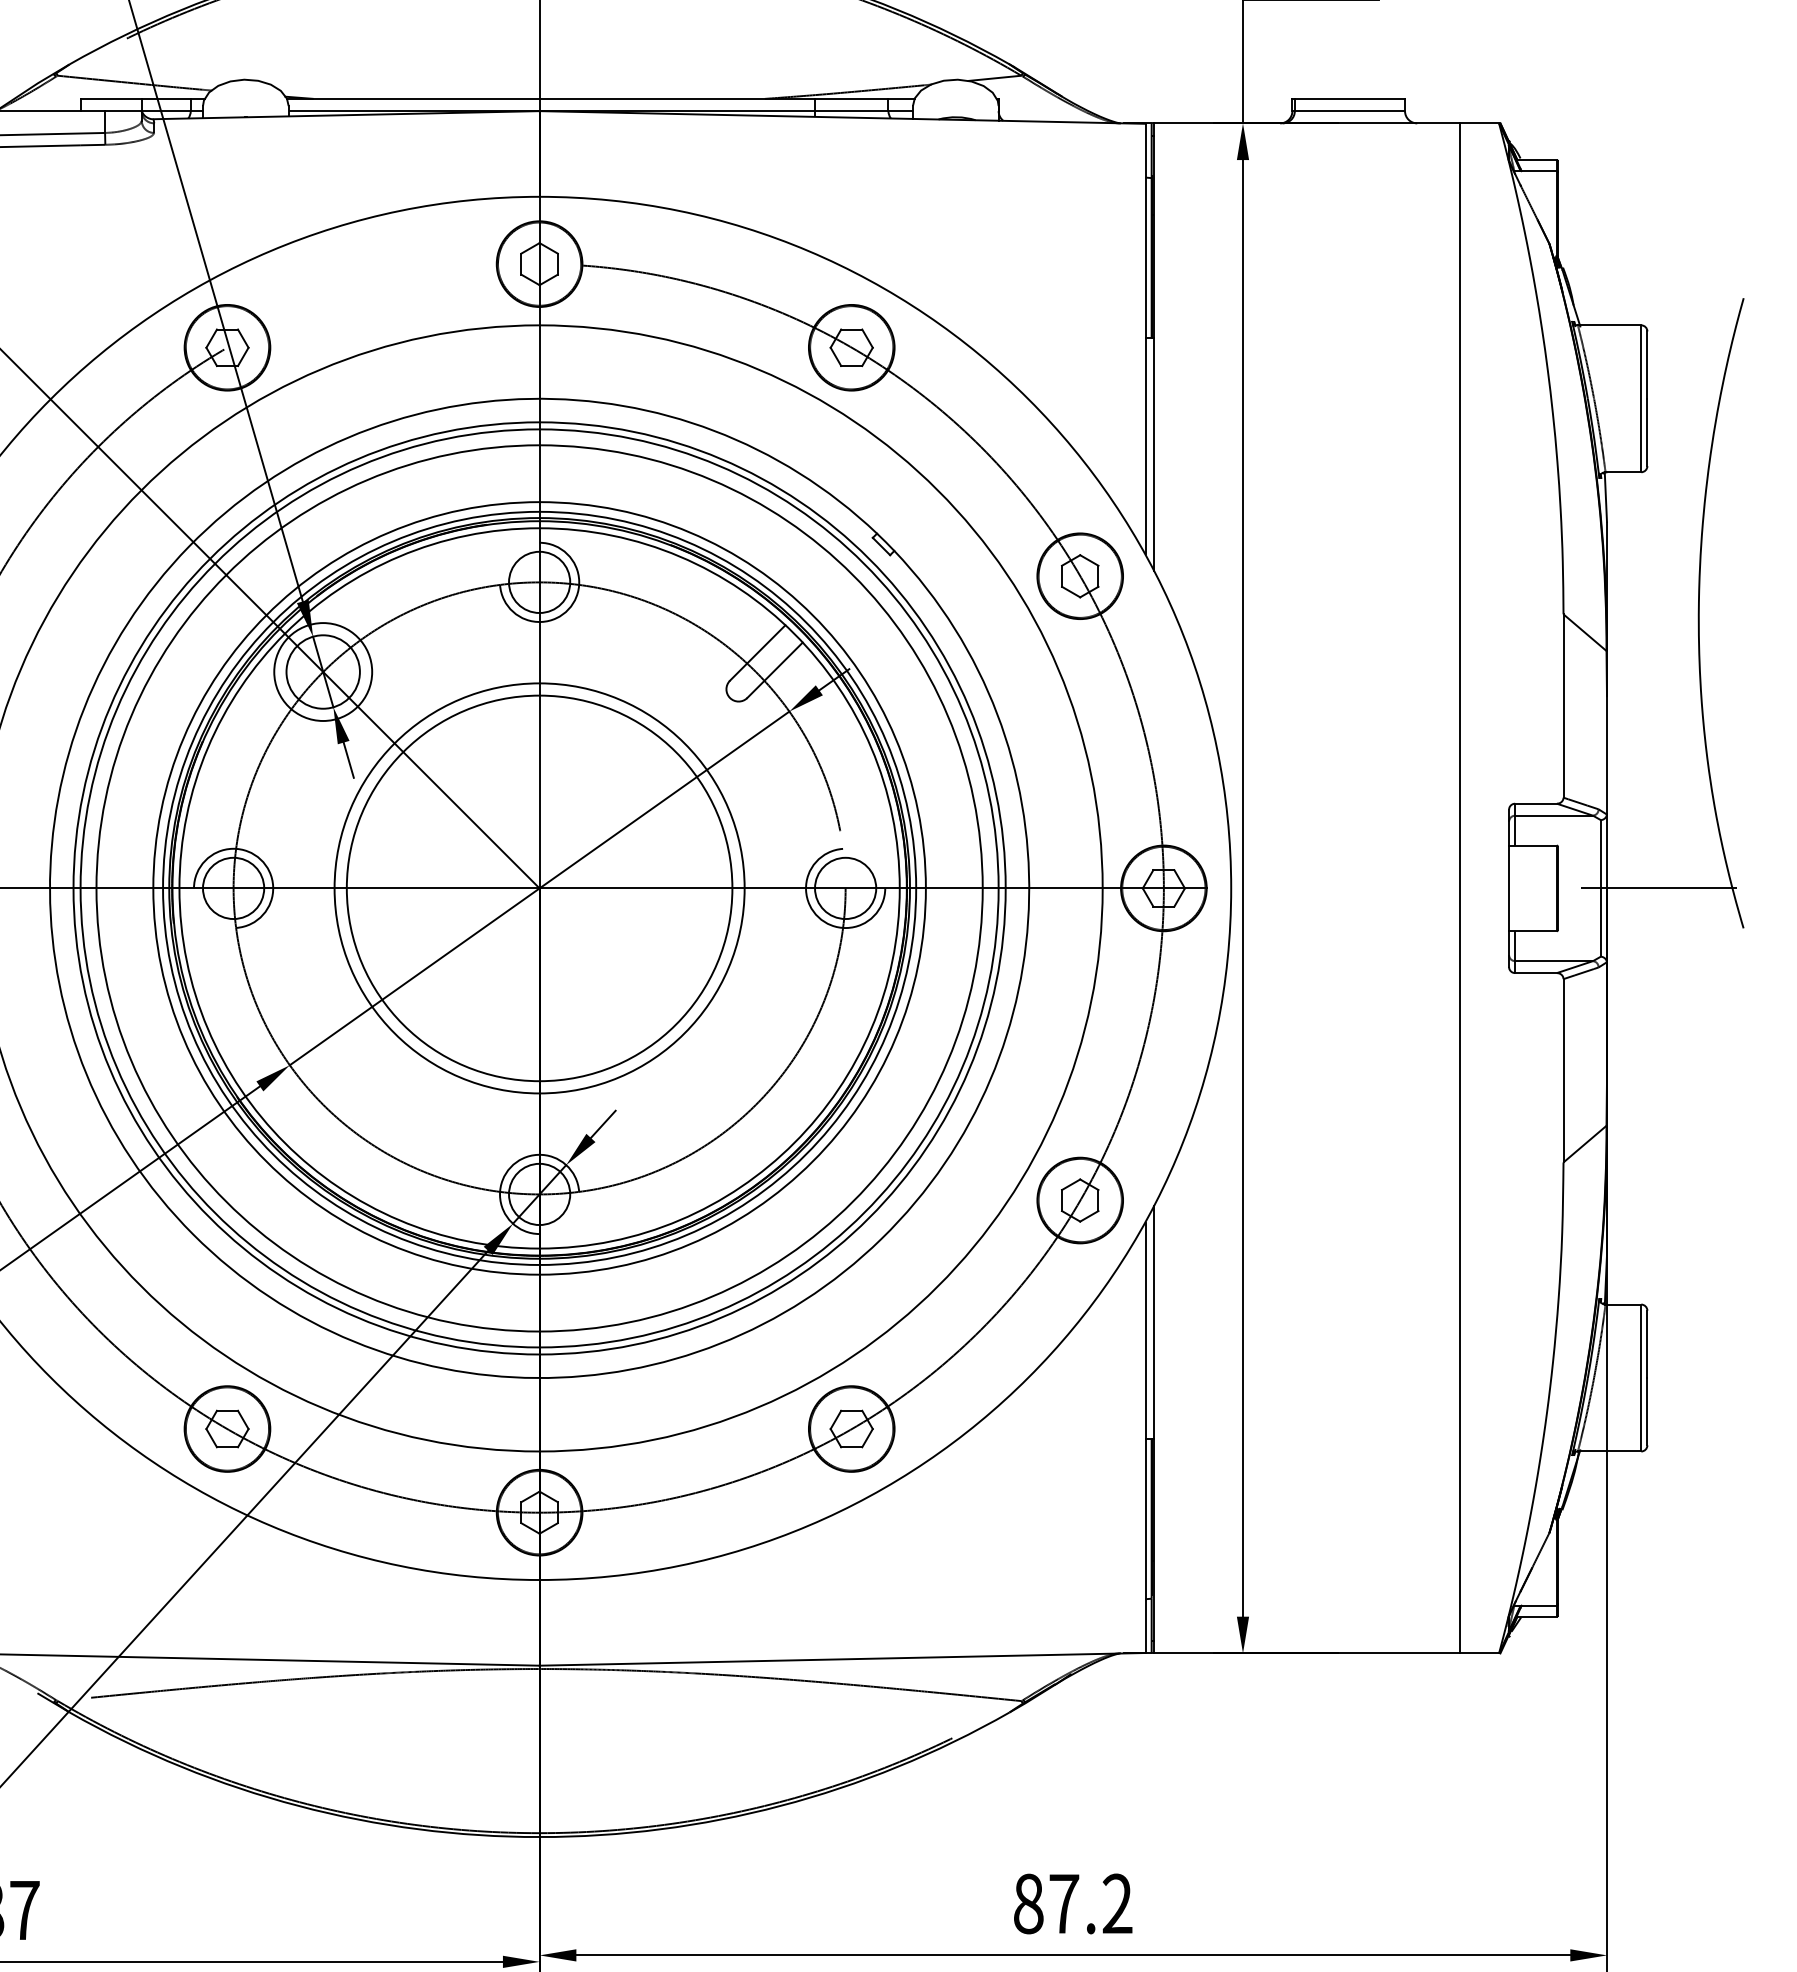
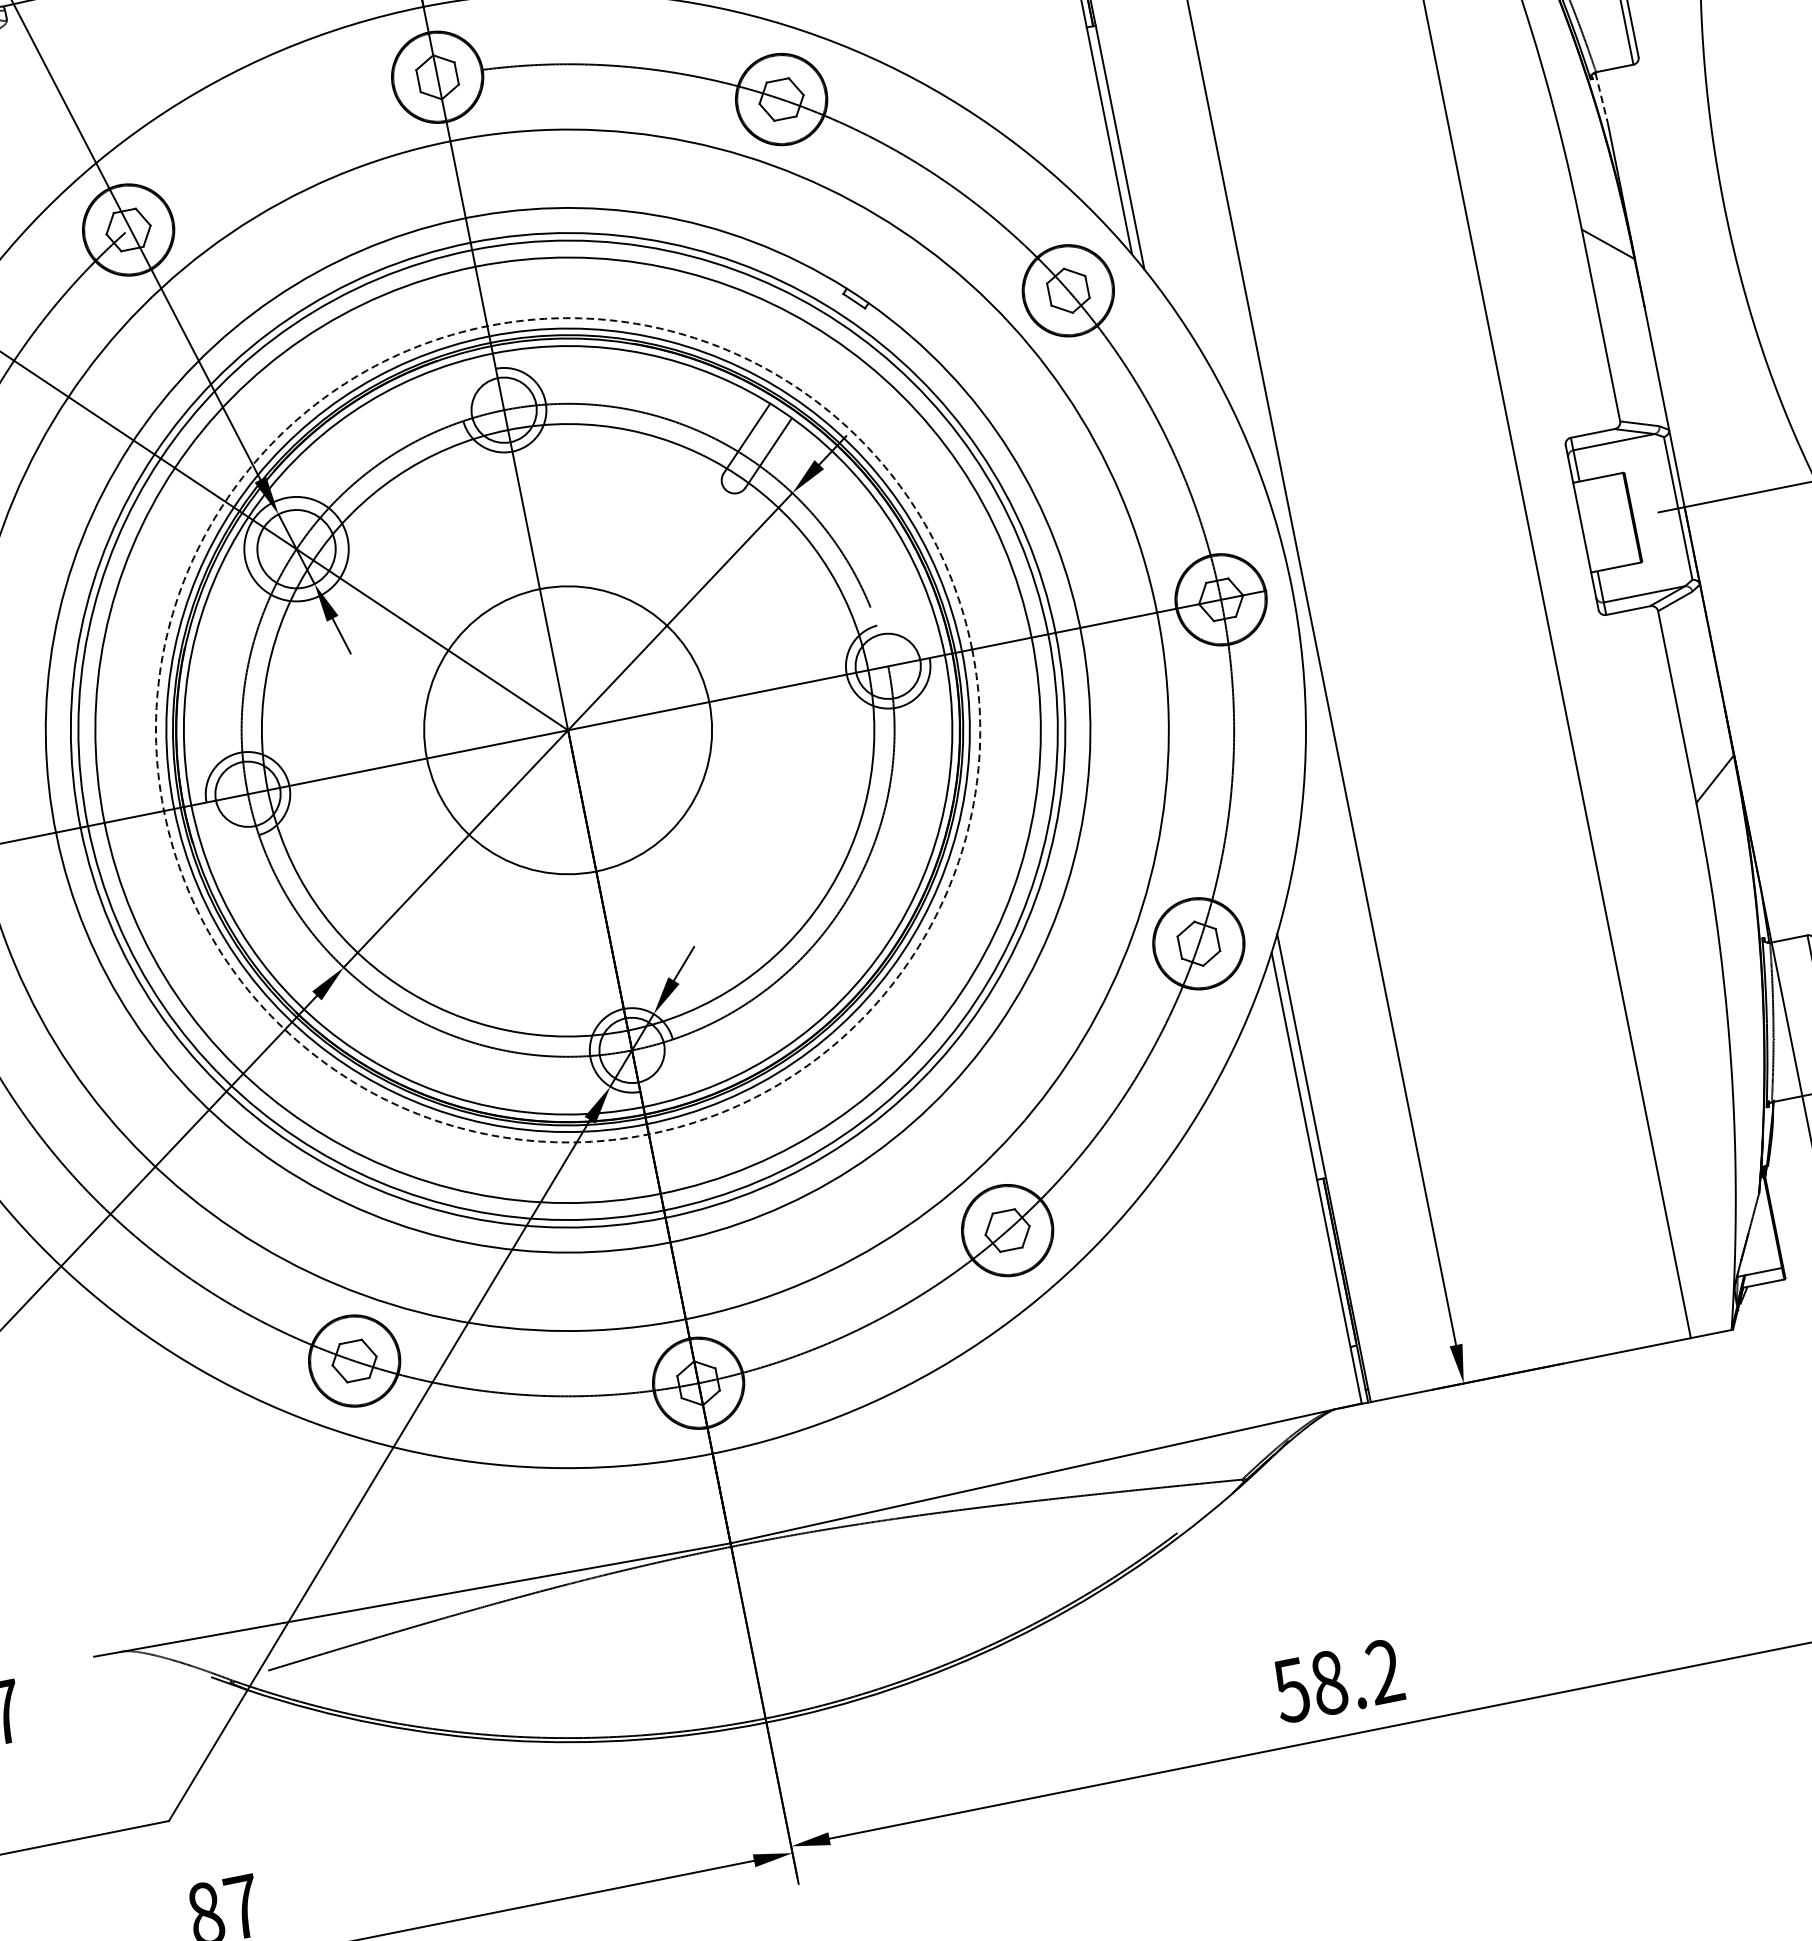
line: (1605, 497) -> (1601, 98), solid -> dashed
circle: (539, 888) -> (568, 730), size x0.7
circle: (539, 888) -> (568, 730), size x1.4
circle: (539, 888) -> (568, 730), solid -> dashed
text: (1046, 1903) -> (1310, 1686), 87.2 -> 58.2

